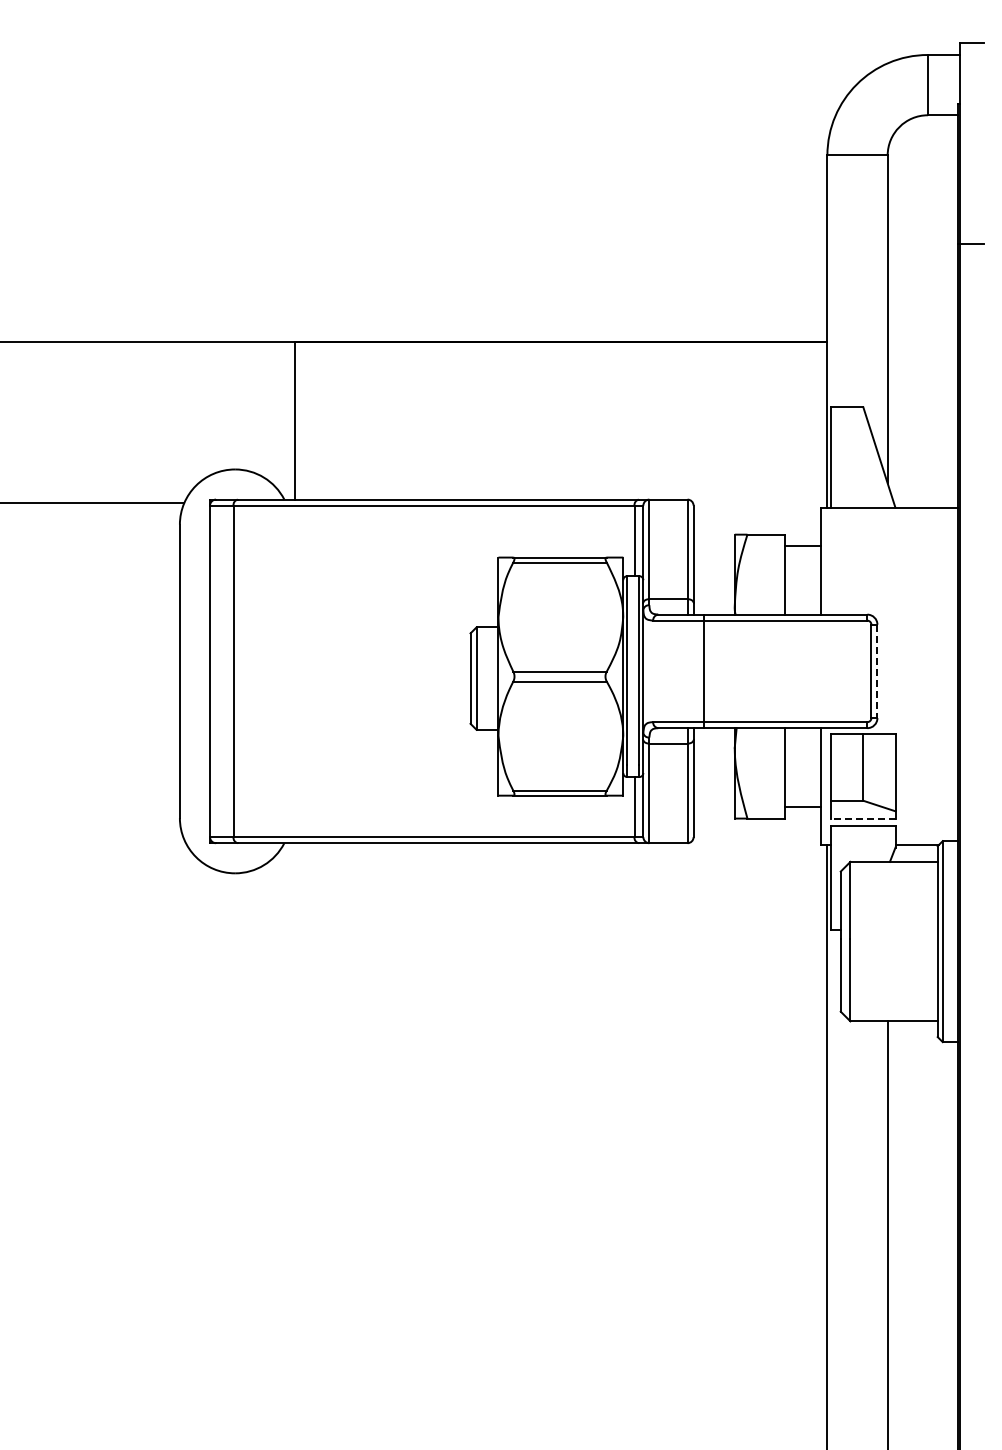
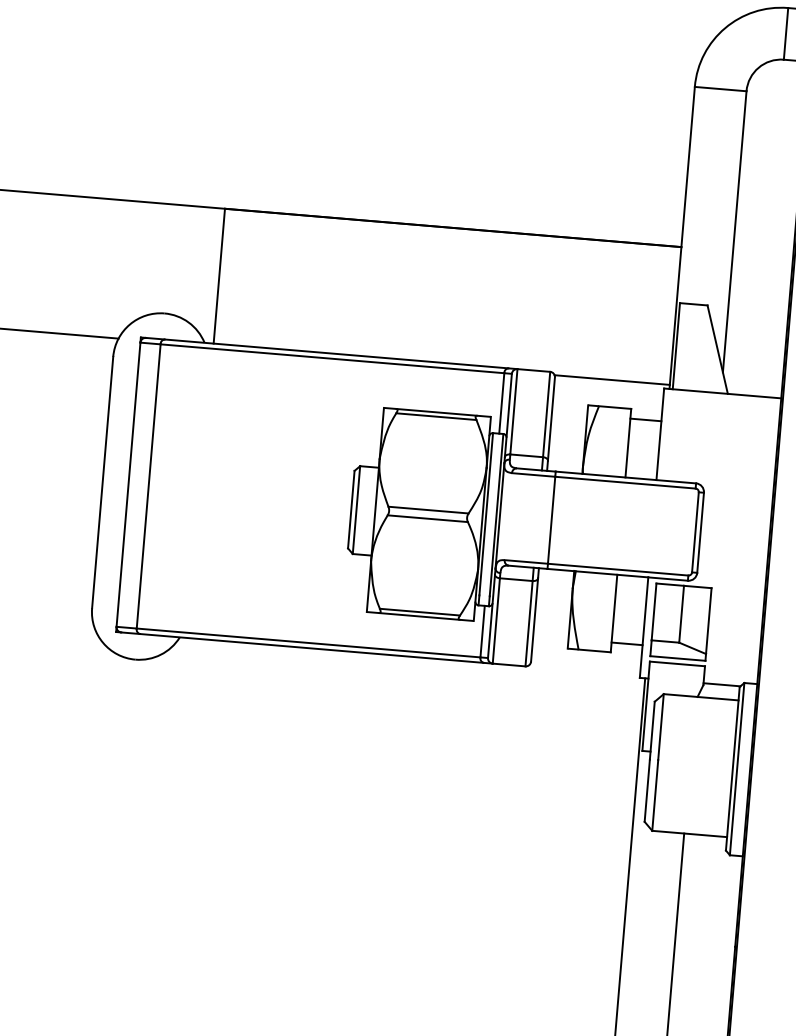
line: (760, 503) -> (612, 380), added
line: (877, 671) -> (700, 532), dashed -> solid
line: (862, 819) -> (677, 658), dashed -> solid

